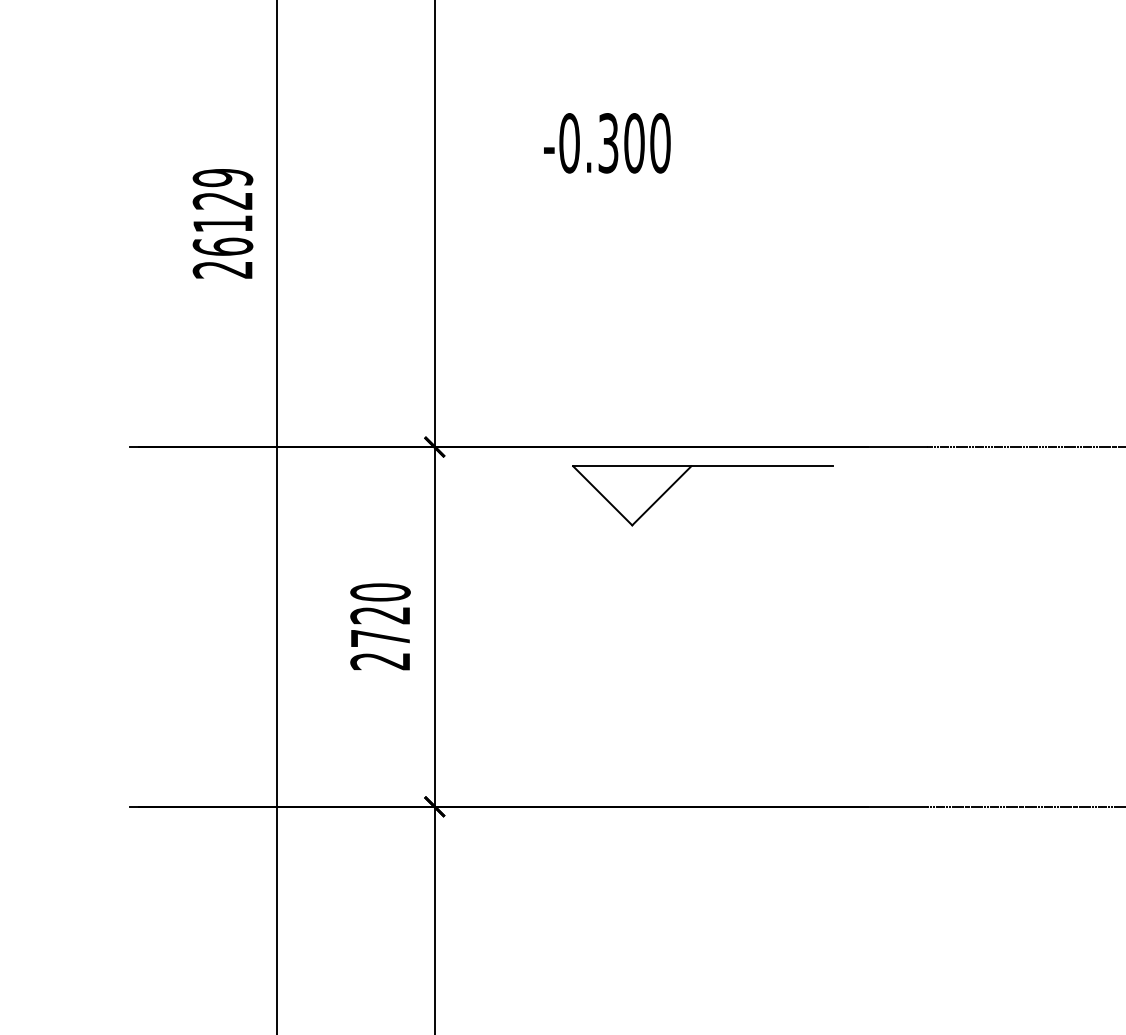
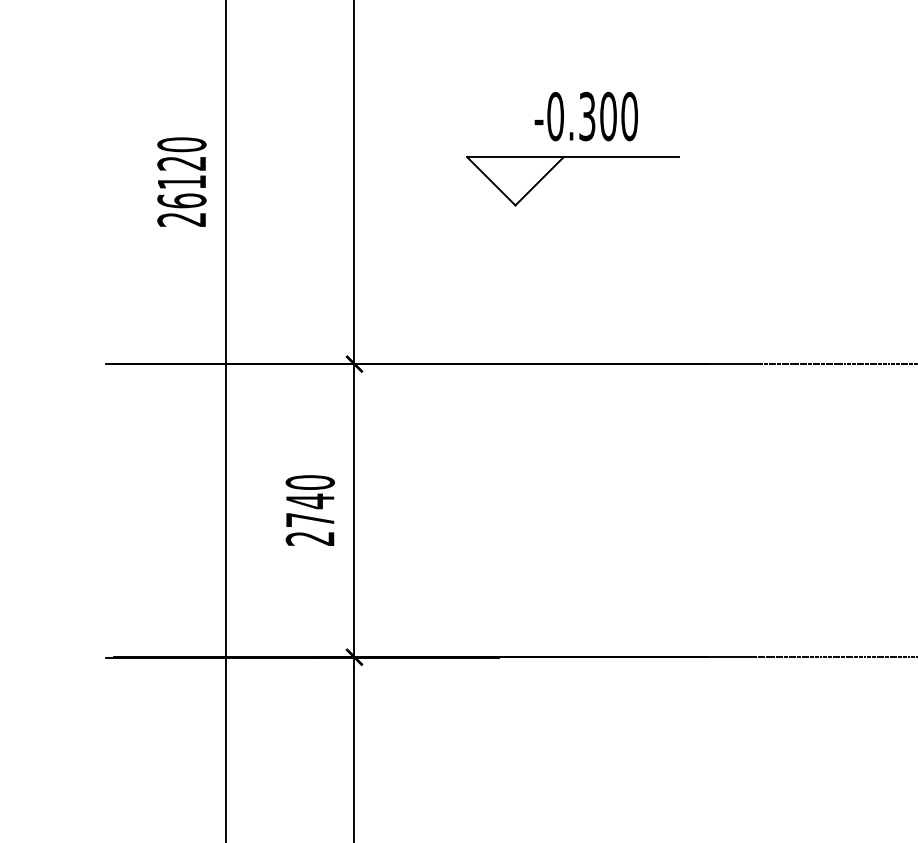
text: (607, 143) -> (586, 116), moved
text: (222, 177) -> (181, 144), 26129 -> 26120
part: (683, 475) -> (557, 164), moved
text: (379, 615) -> (309, 501), 2720 -> 2740

